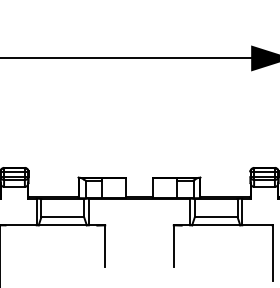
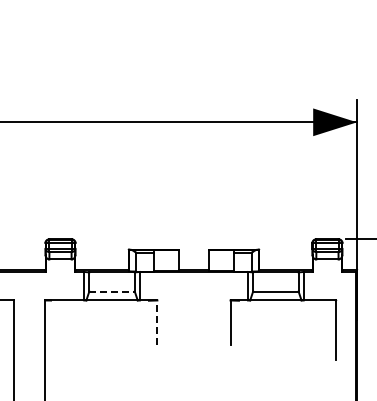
line: (63, 216) -> (112, 291), solid -> dashed
line: (105, 245) -> (157, 322), solid -> dashed

